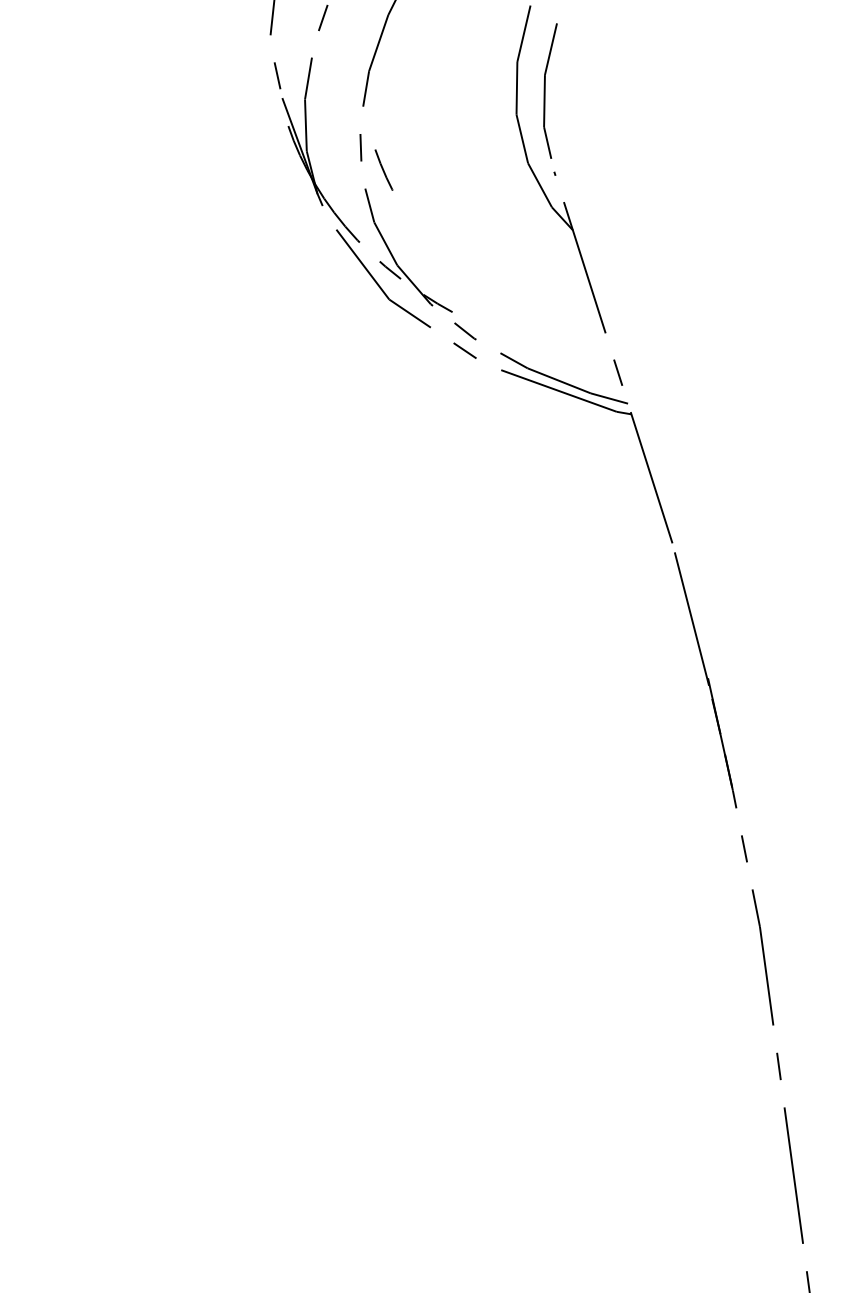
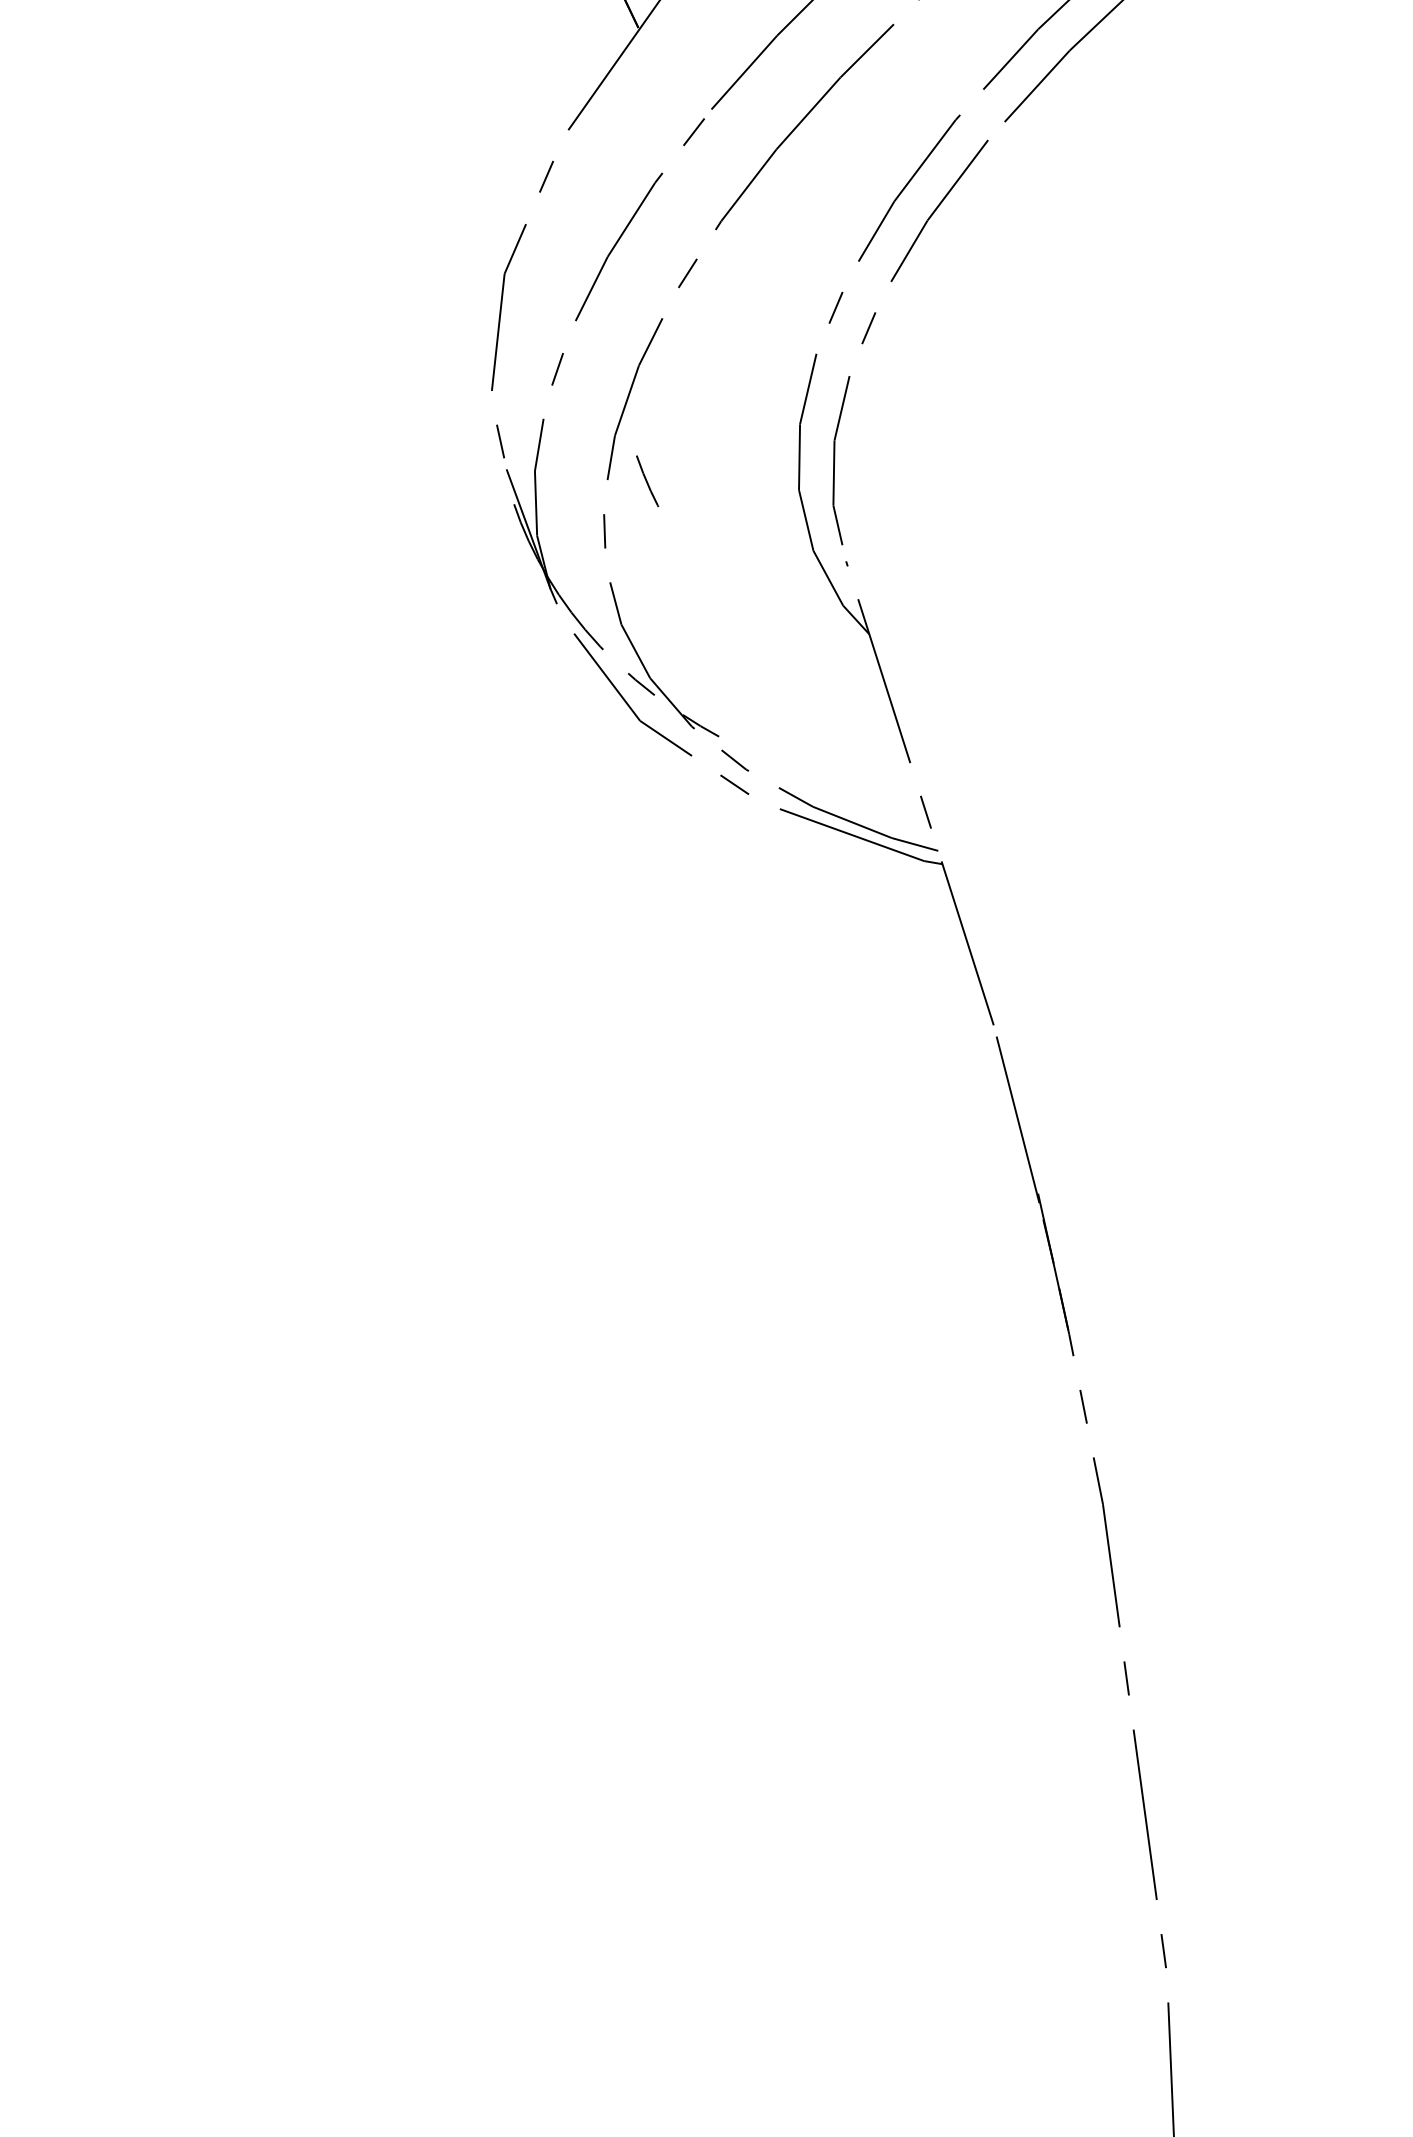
line: (383, 170) -> (647, 481), moved

